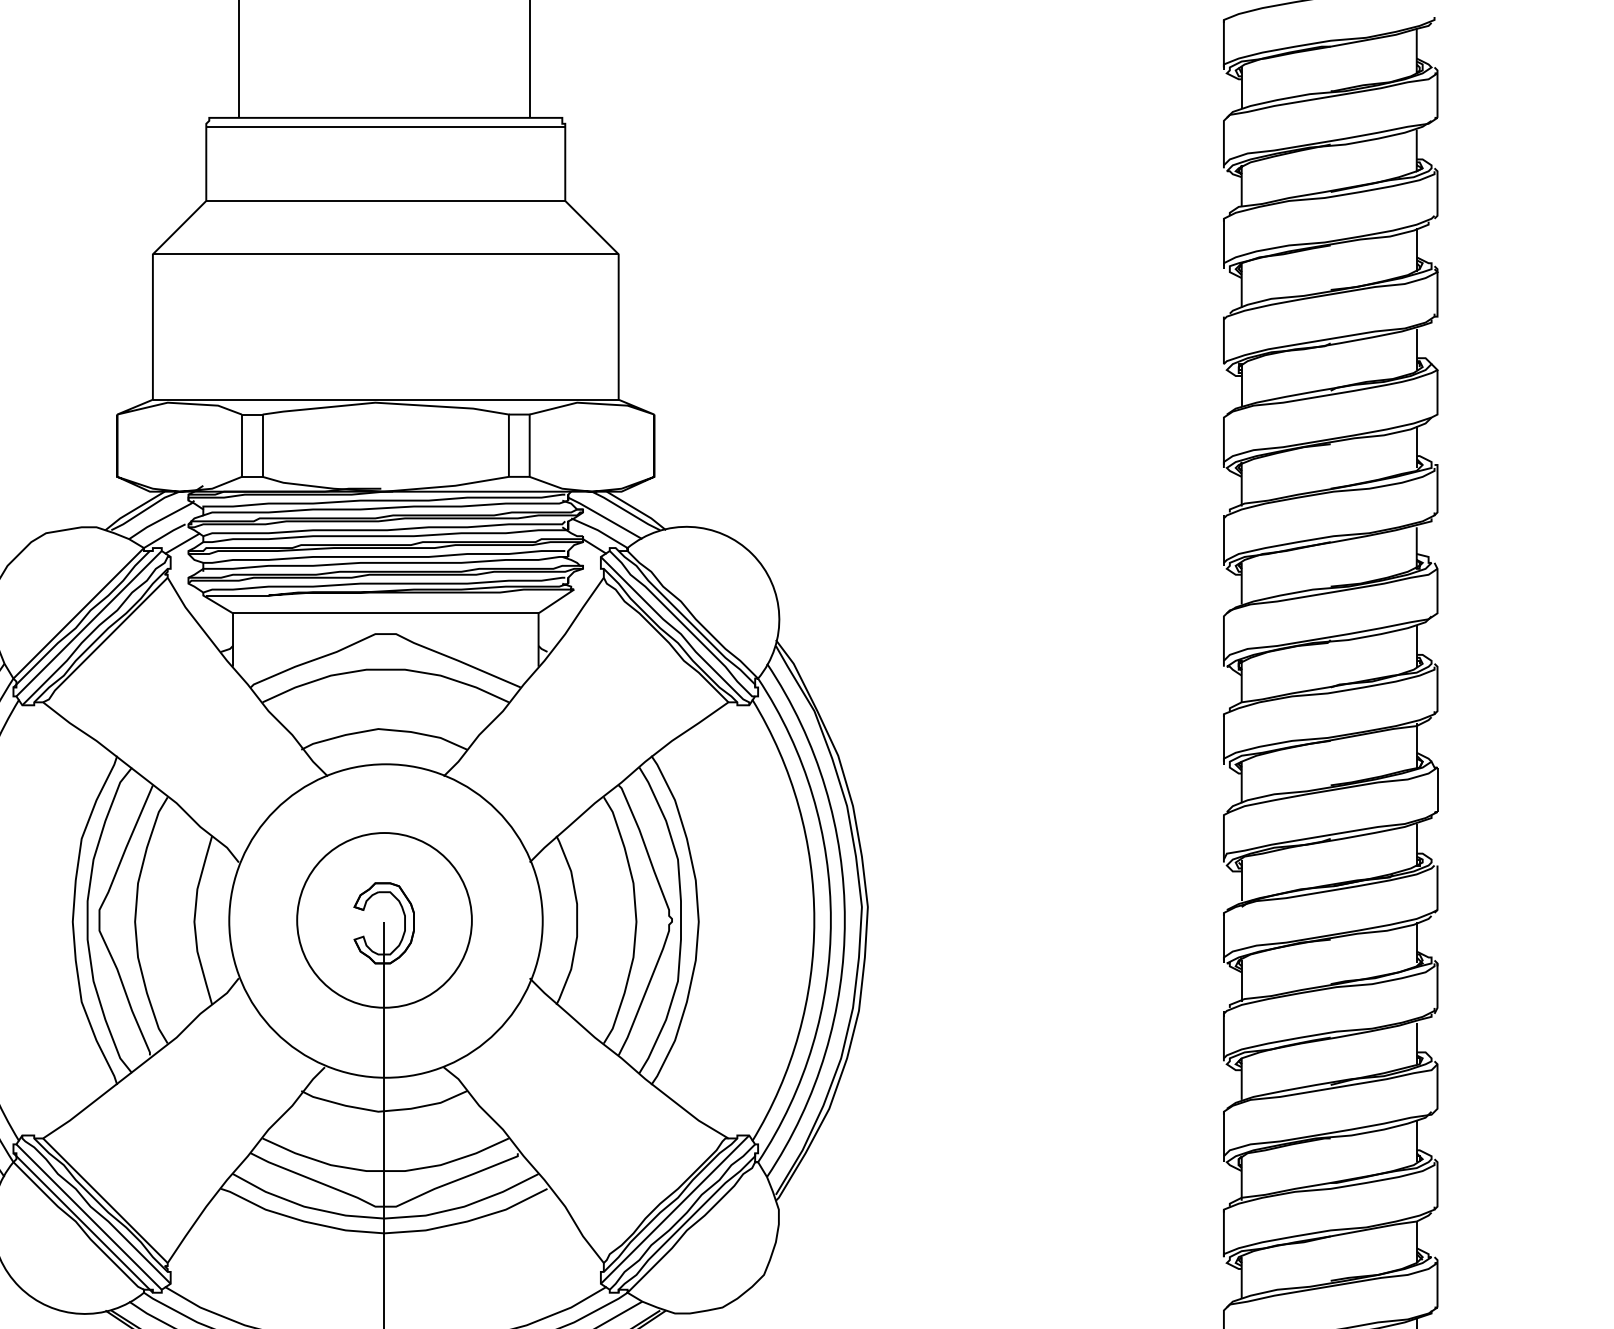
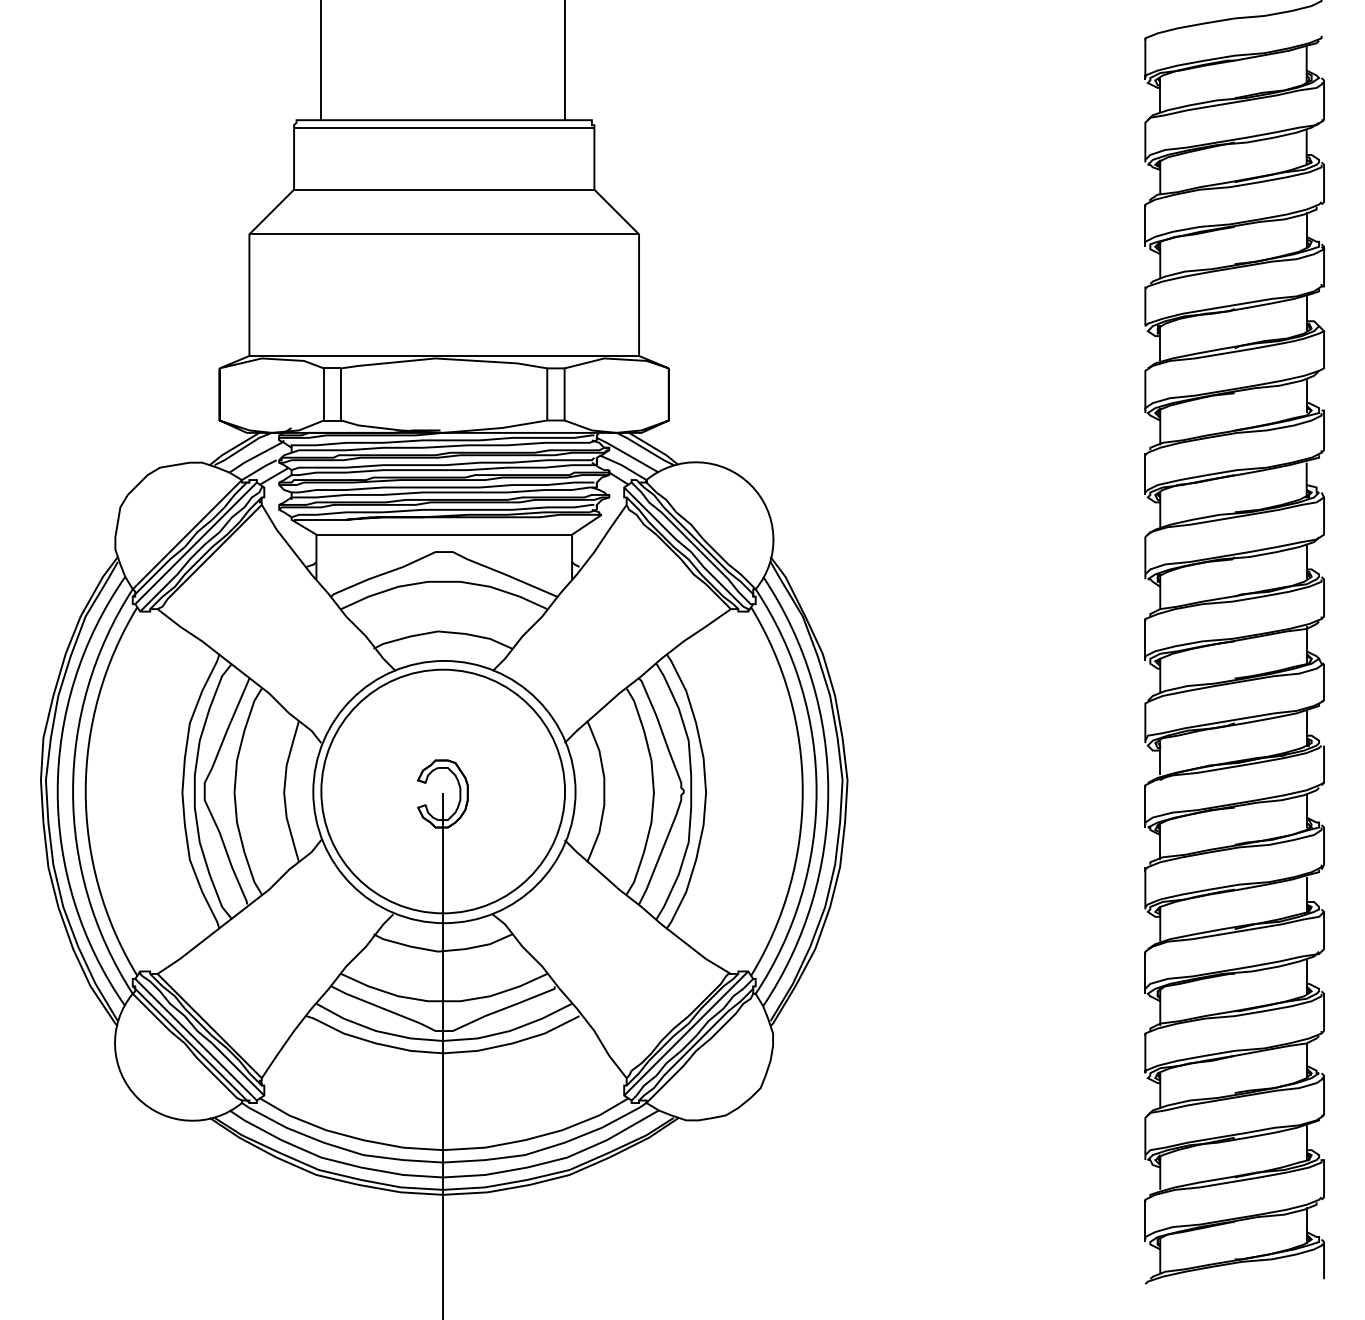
circle: (384, 920) -> (443, 791), size x1.67

